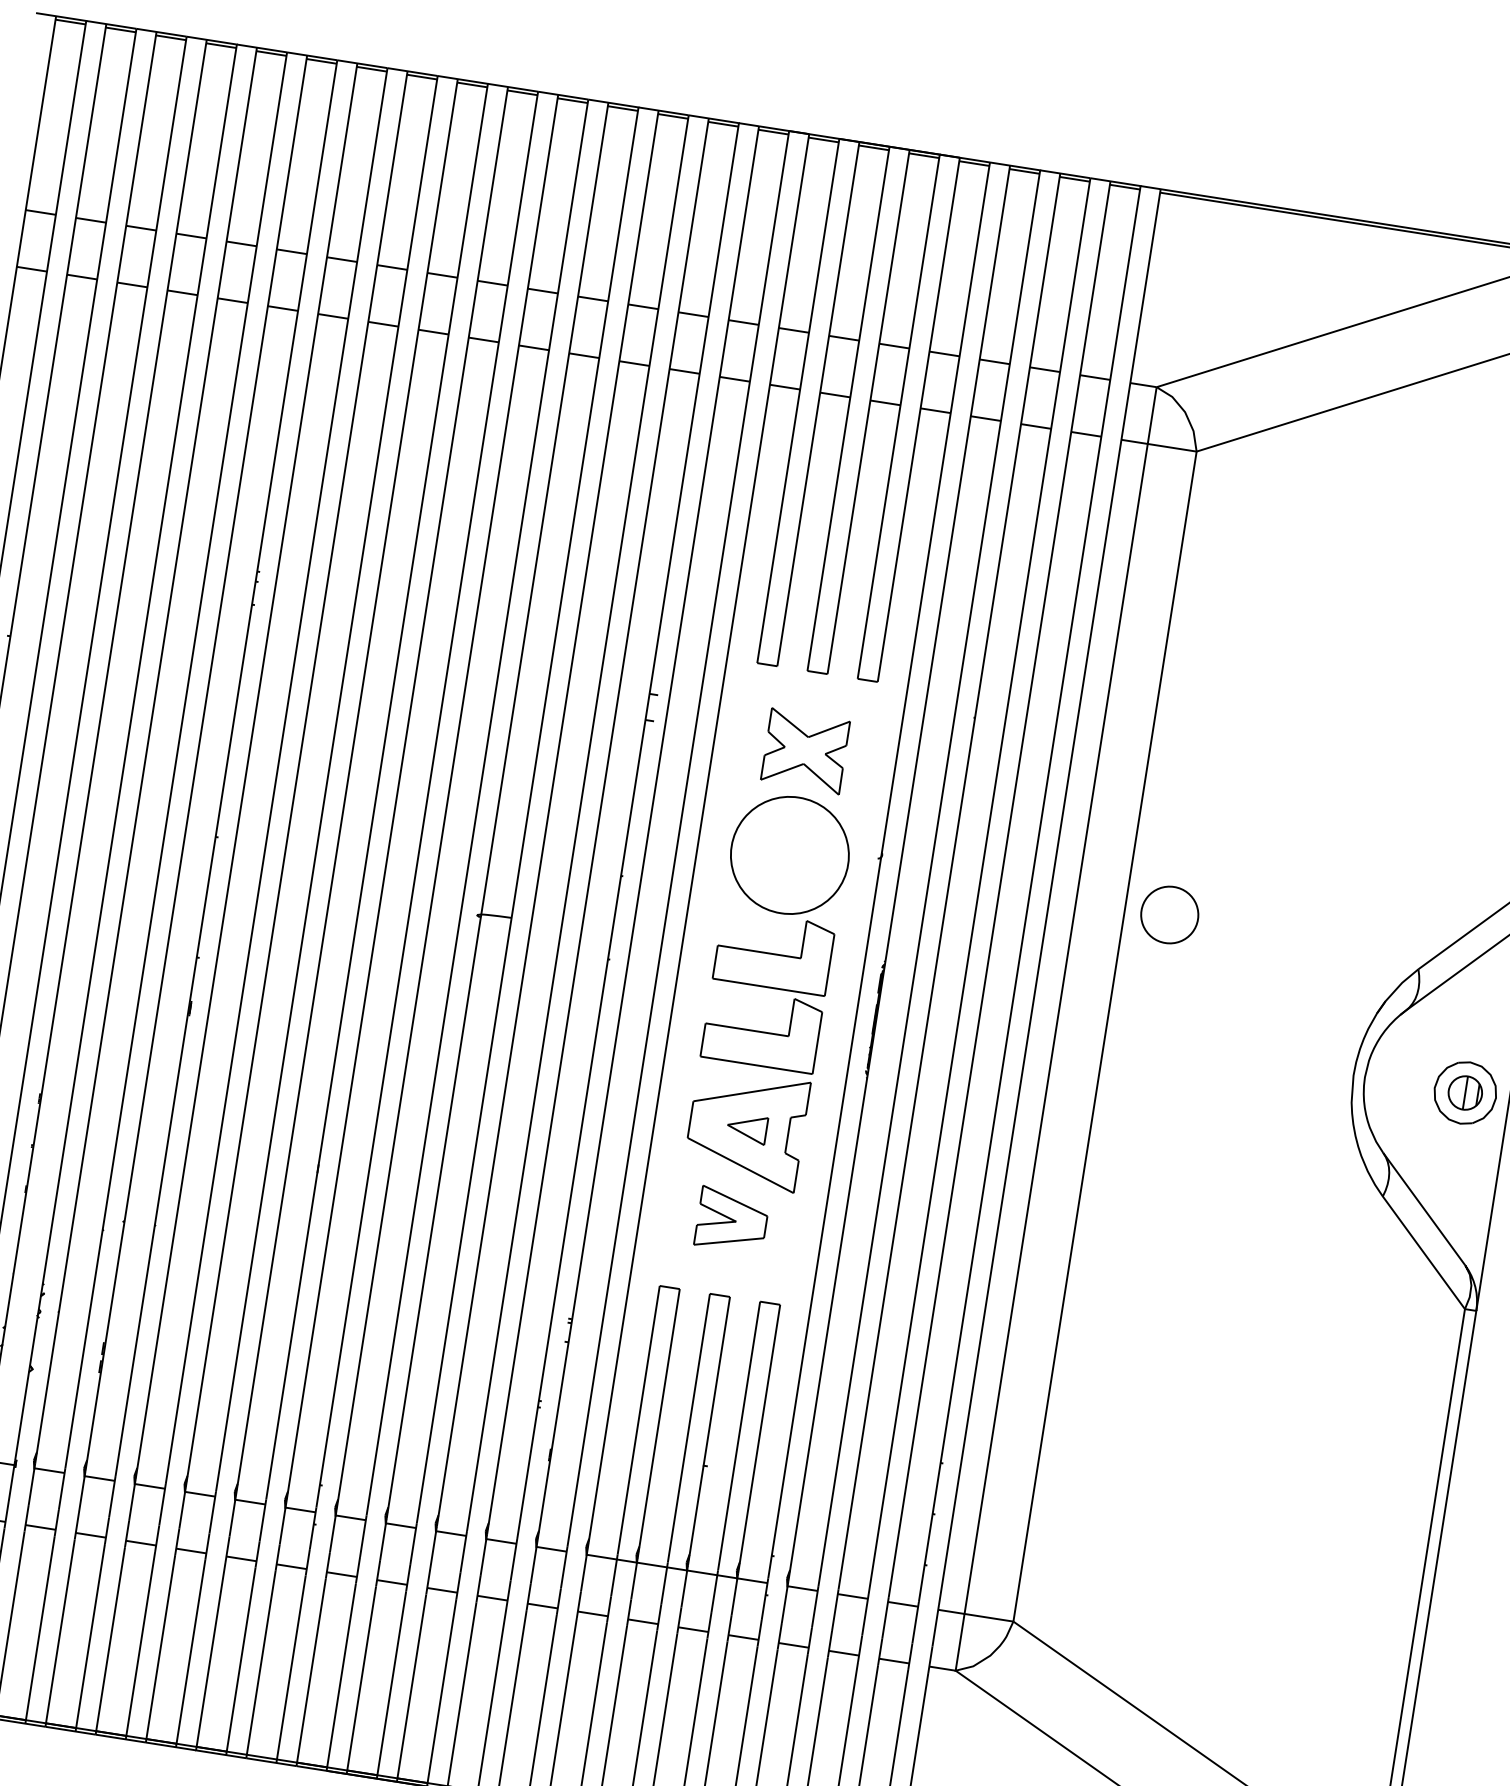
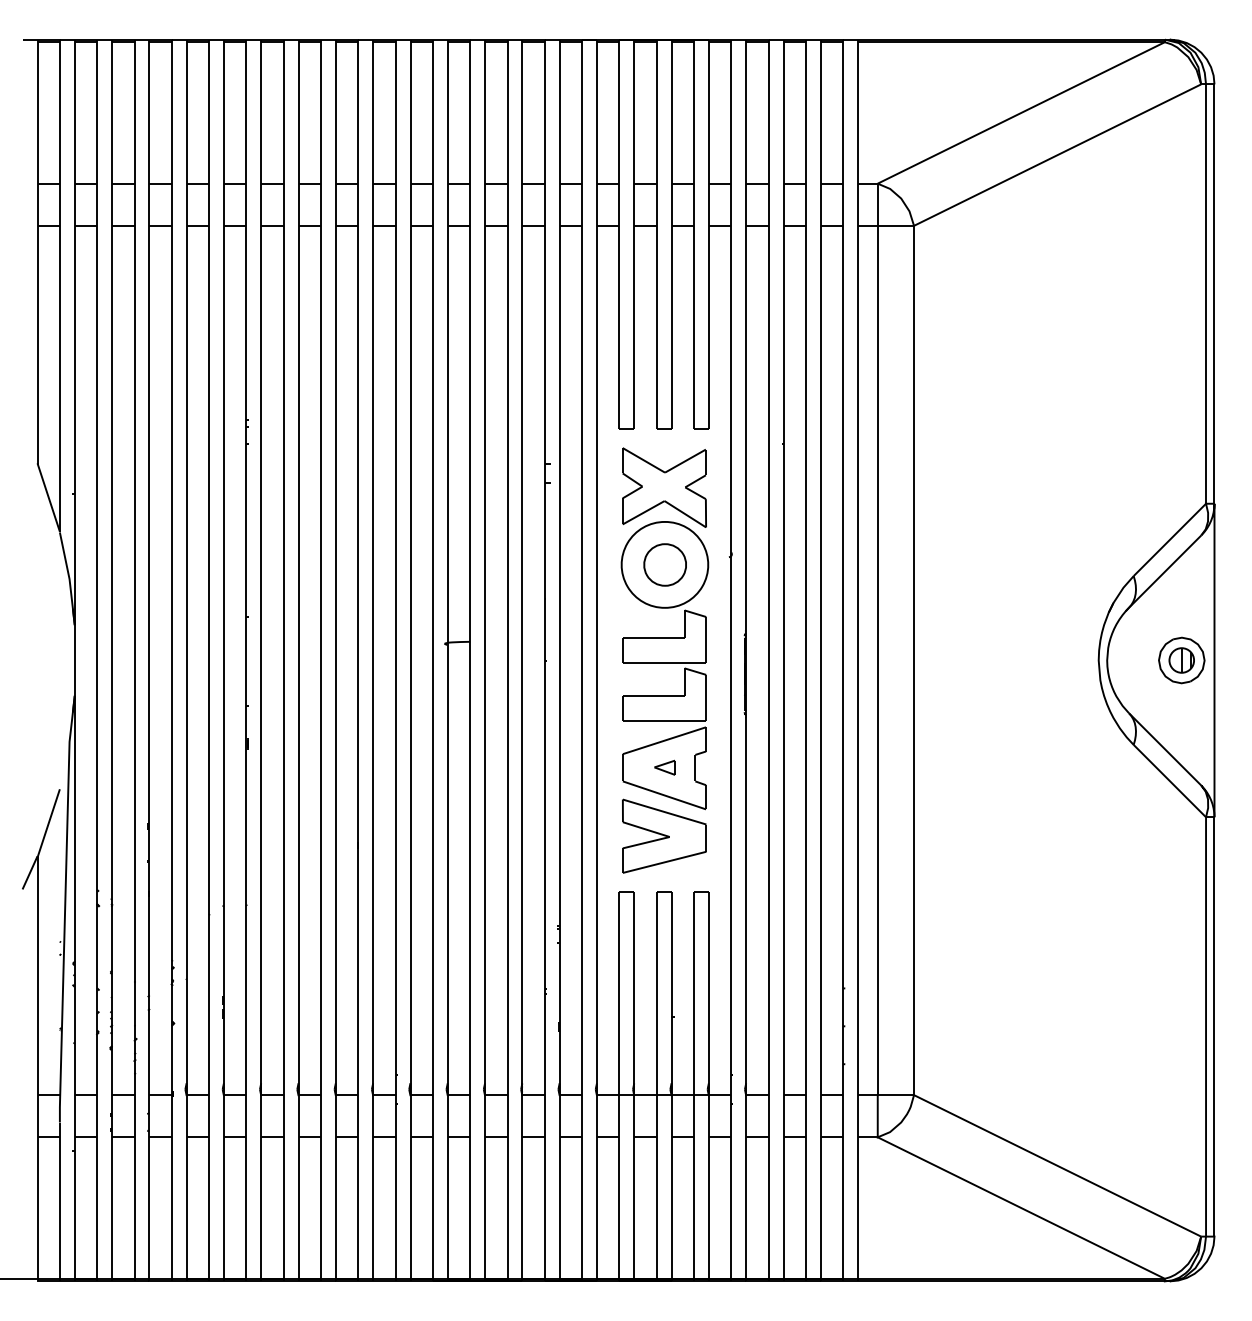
part: (805, 751) -> (664, 487), size x1.43
part: (1168, 914) -> (664, 564), moved
part: (746, 1128) -> (664, 767), size x0.71
part: (732, 1219) -> (664, 835), size x1.67

